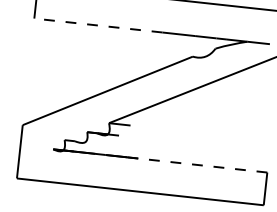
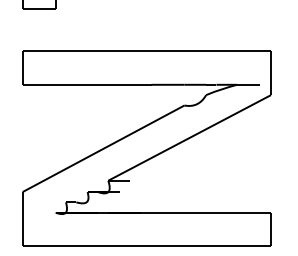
line: (97, 25) -> (86, 84), dashed -> solid
line: (192, 164) -> (195, 212), dashed -> solid

